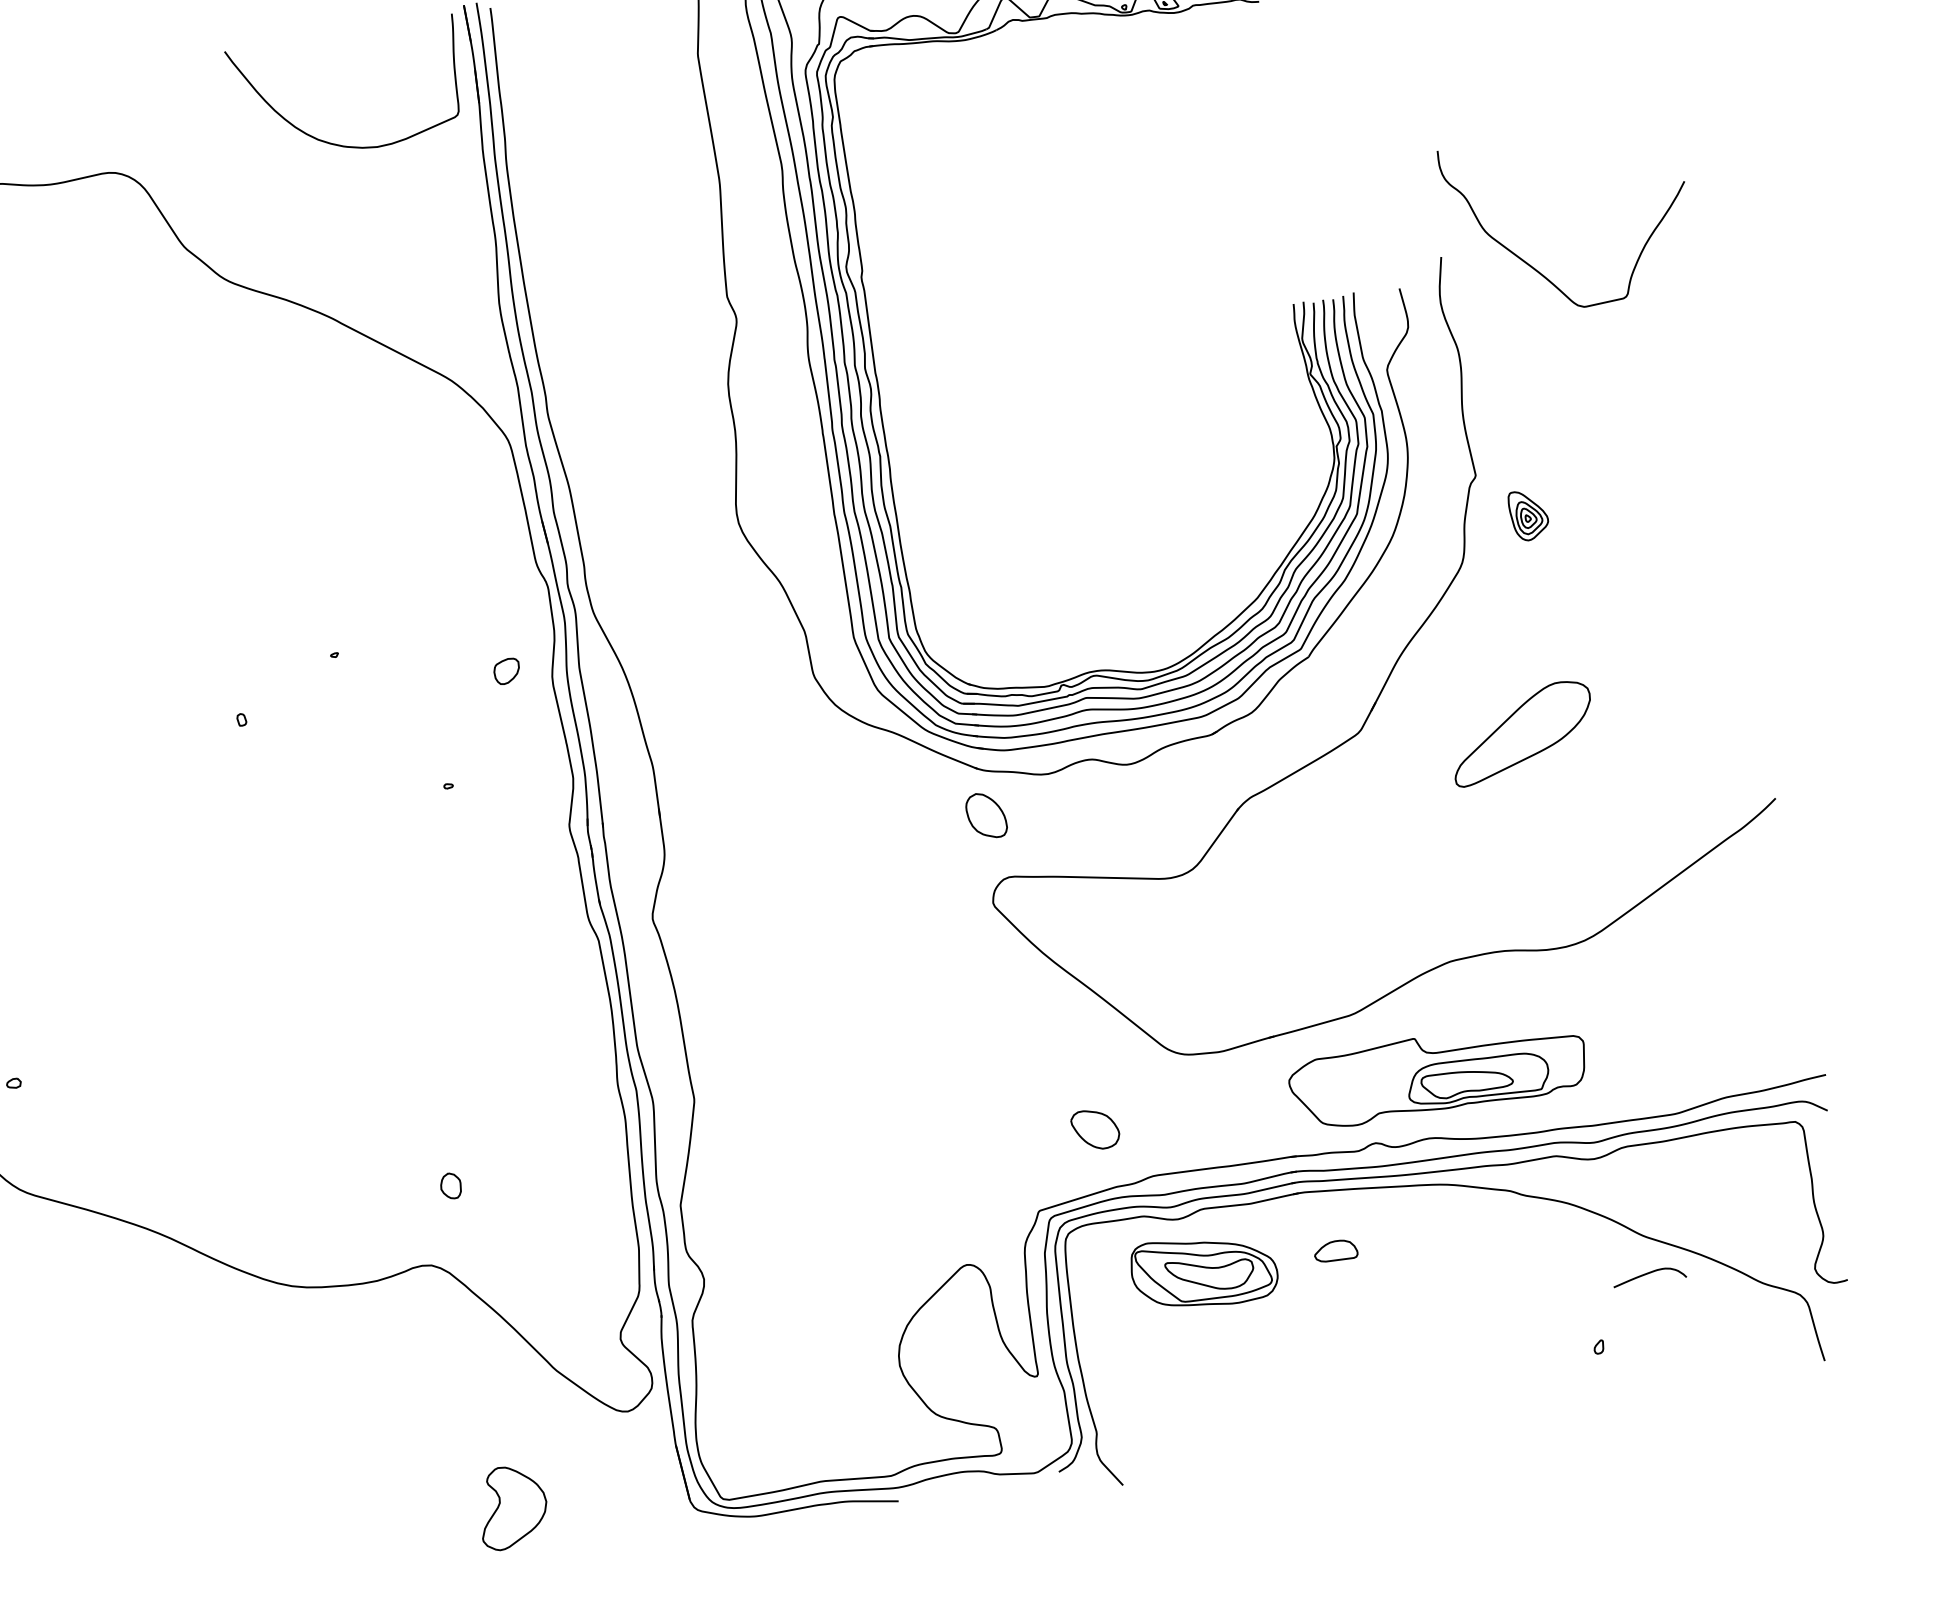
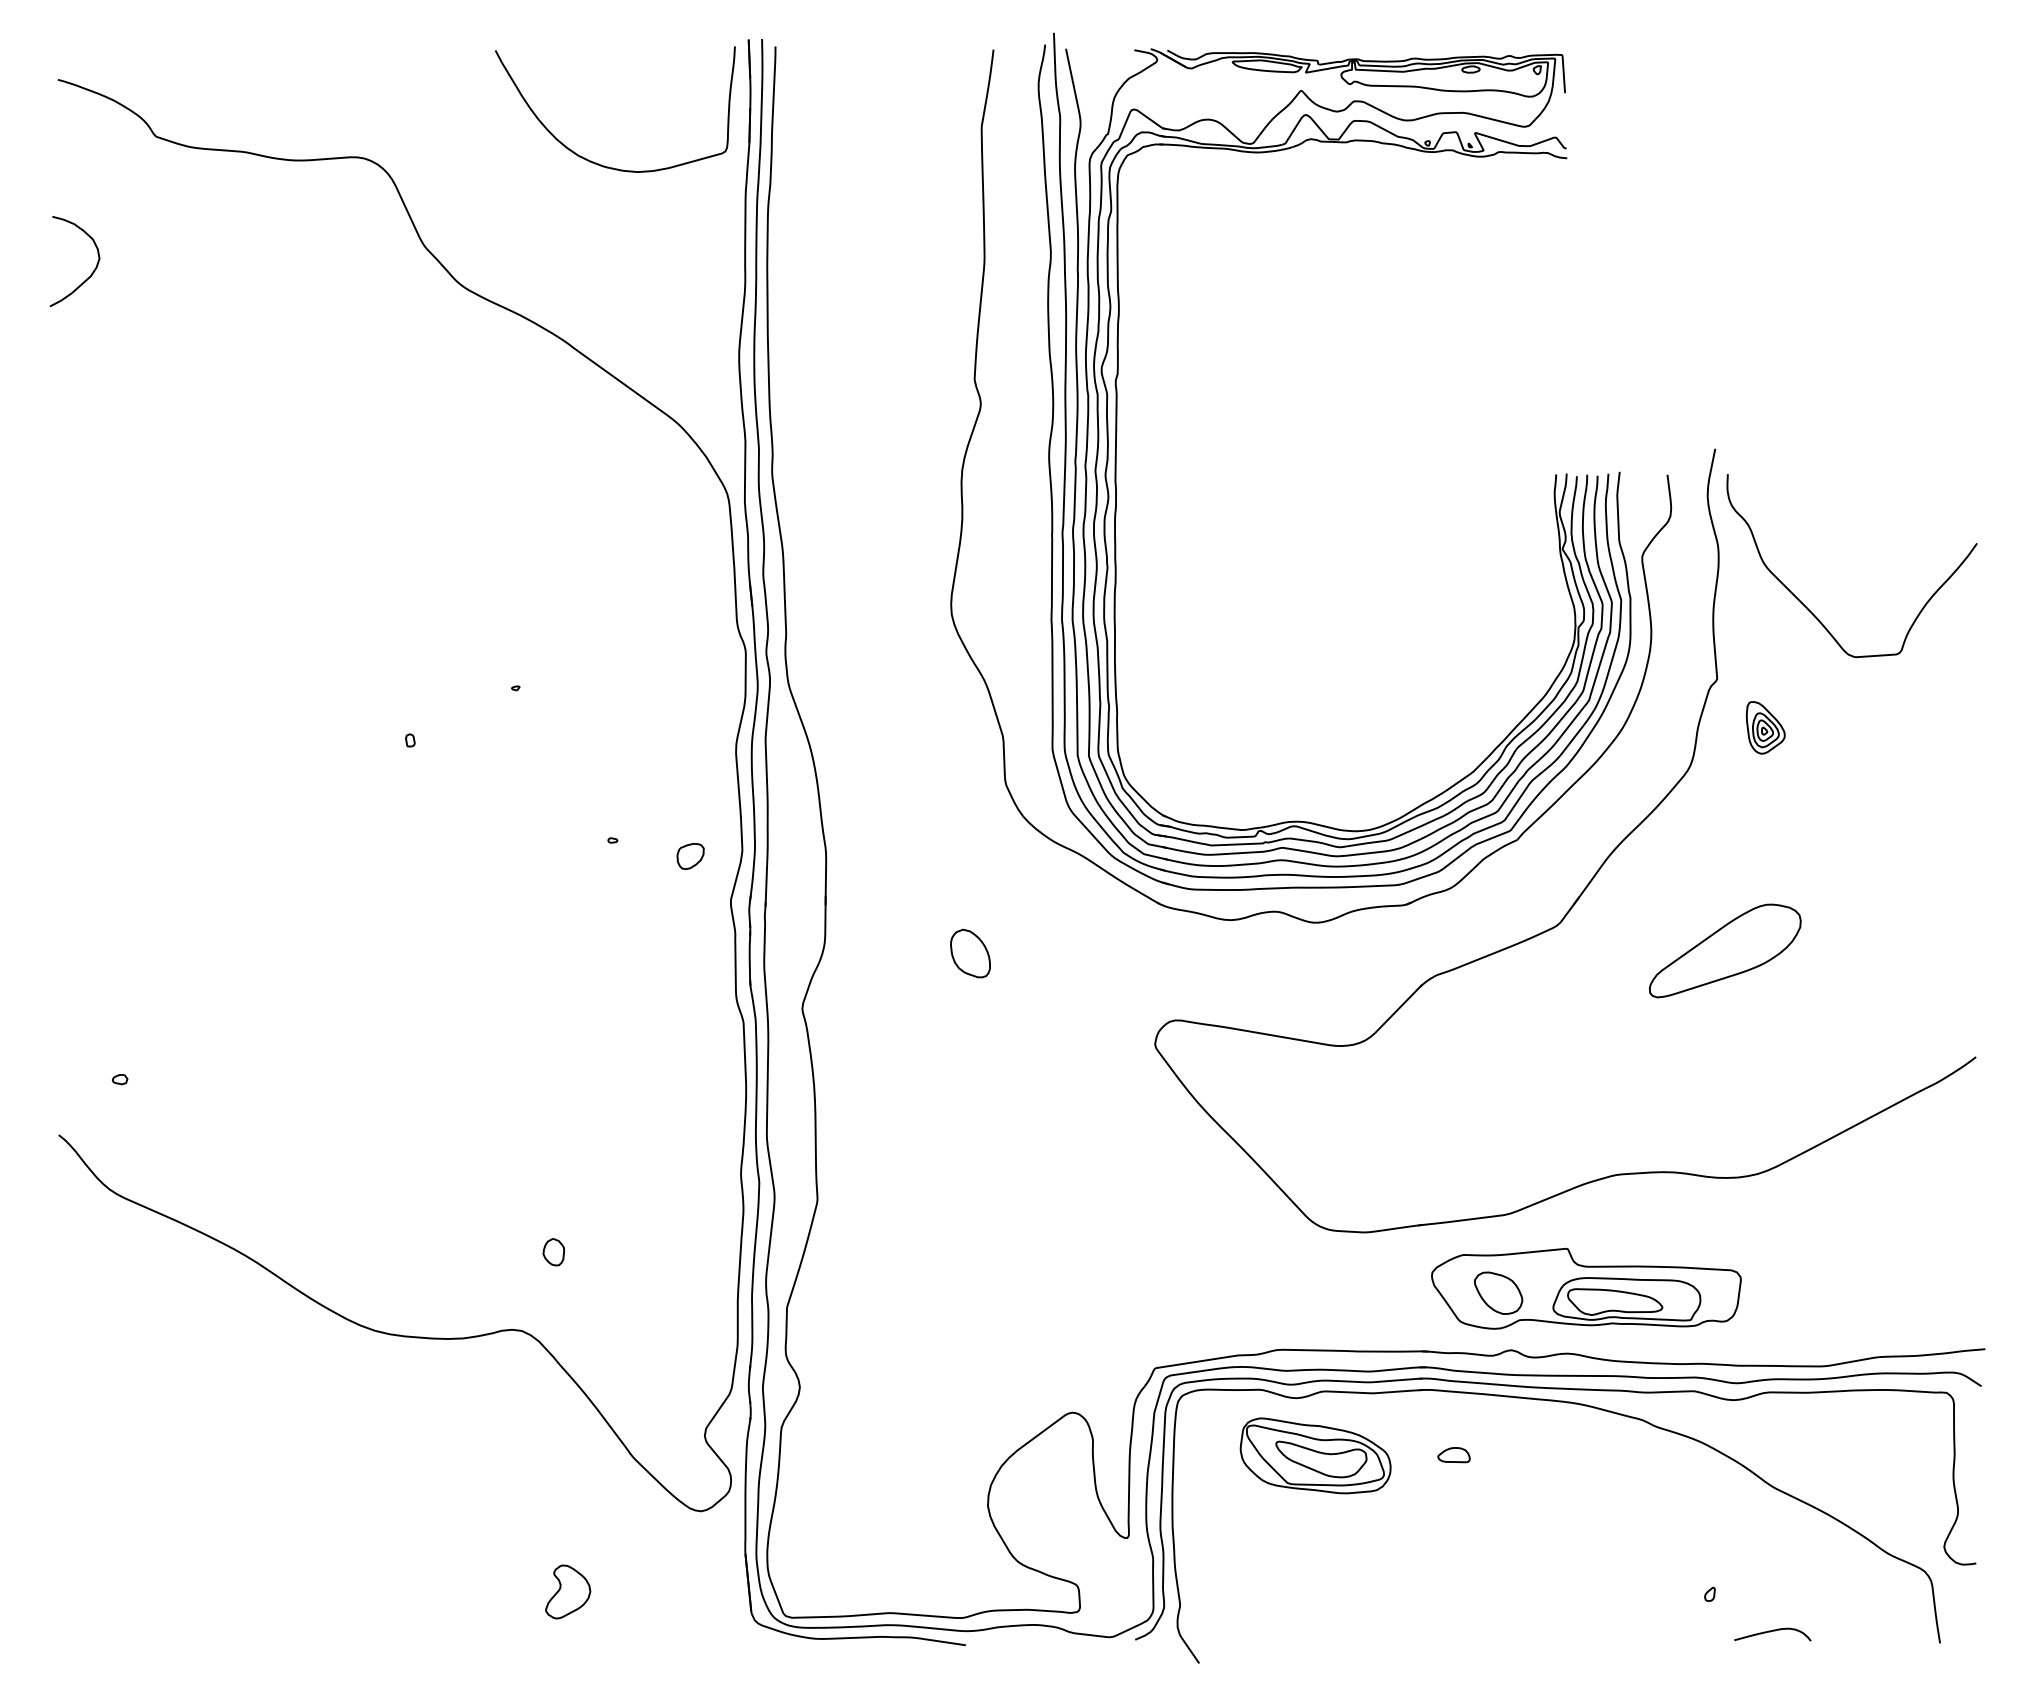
curve: (1533, 267) -> (1808, 608), moved
part: (506, 670) -> (690, 855), moved
part: (986, 815) -> (970, 953), moved
part: (1095, 1128) -> (1498, 1292), moved
part: (1335, 1251) -> (1453, 1455), size x0.71
curve: (1647, 1274) -> (1770, 1632), moved
part: (513, 1506) -> (568, 1591), size x0.62

